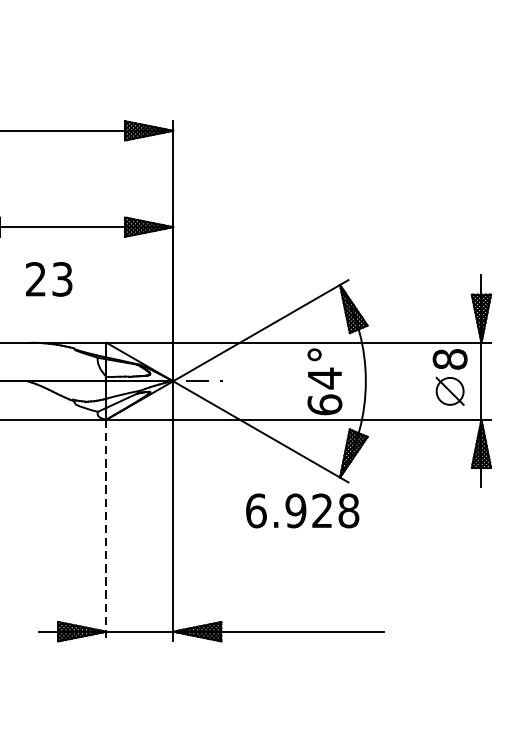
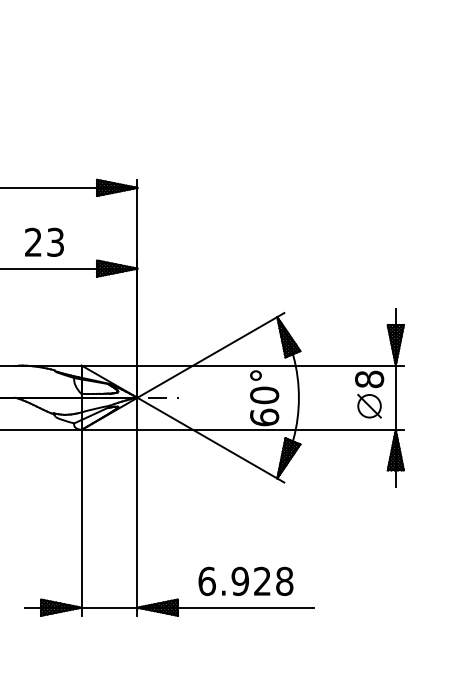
text: (49, 278) -> (44, 241), moved
text: (324, 378) -> (264, 395), 64° -> 60°
text: (302, 509) -> (245, 580), moved
line: (106, 530) -> (81, 522), dashed -> solid

